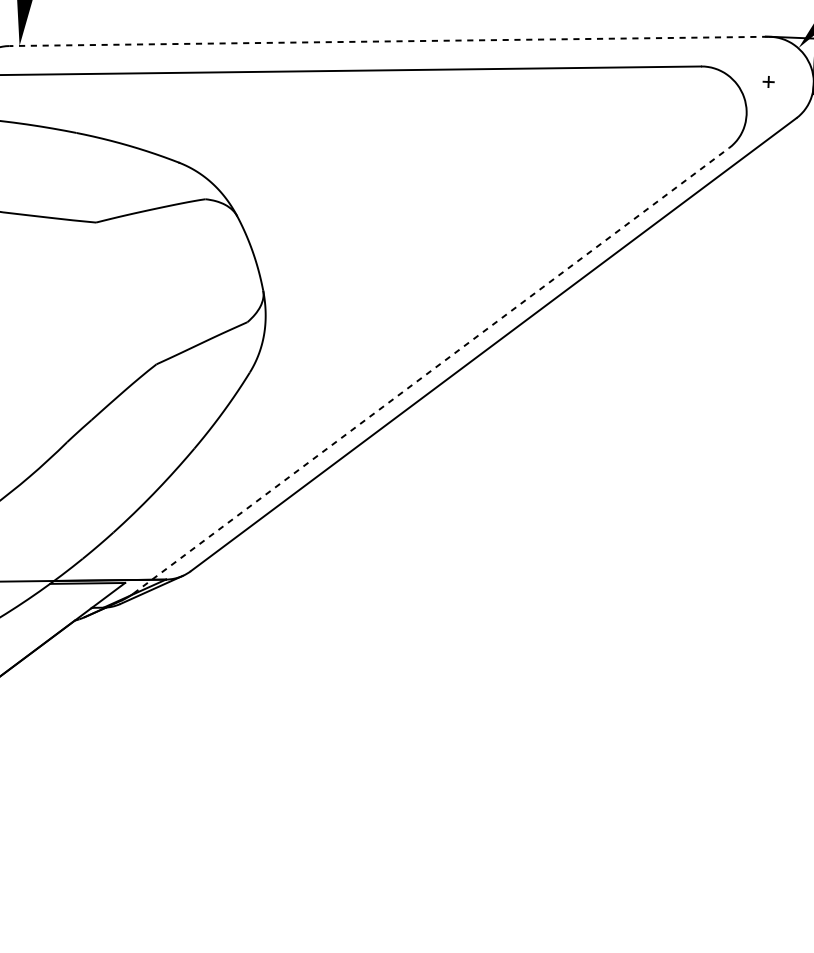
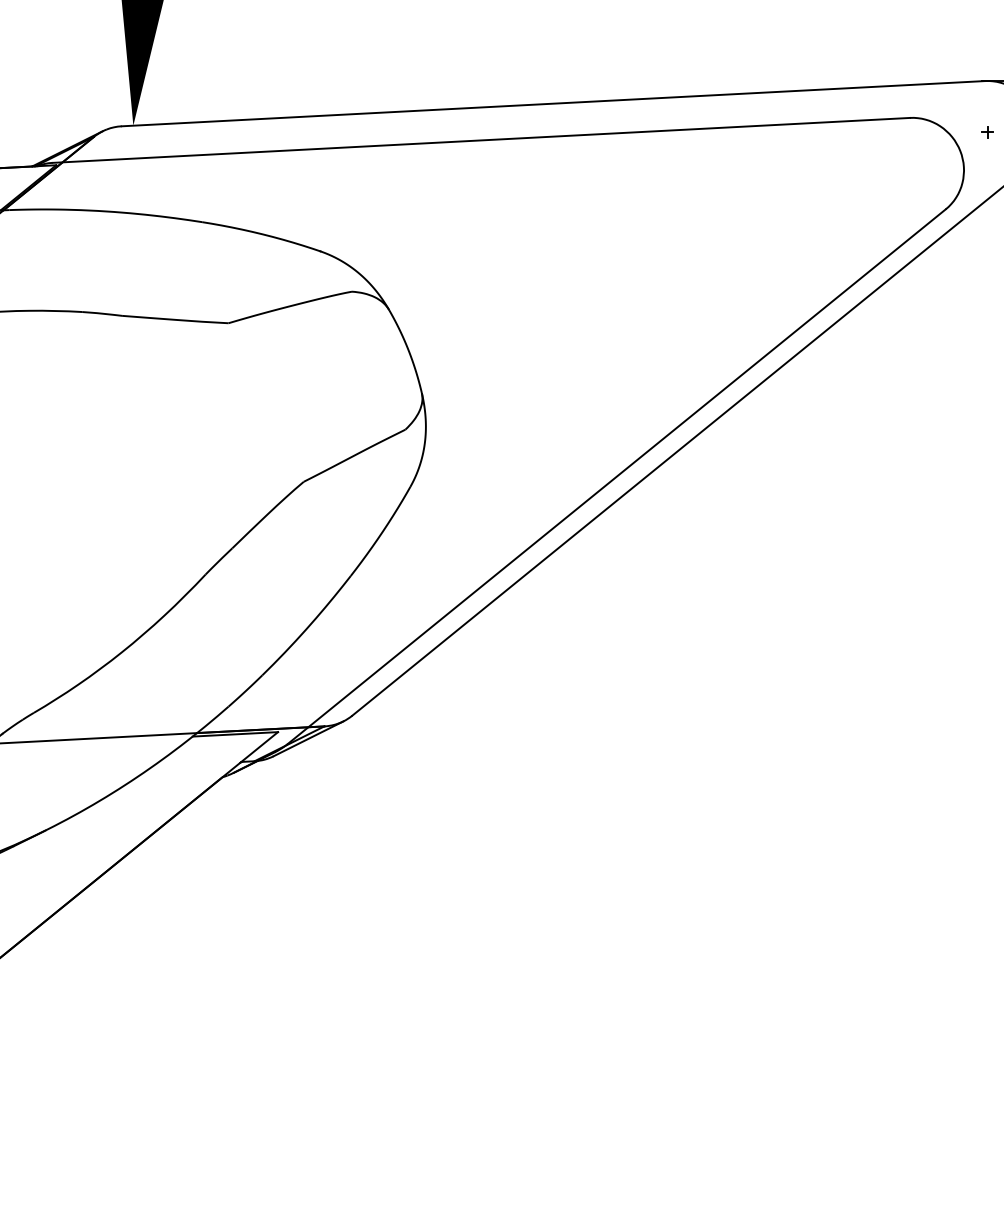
line: (388, 41) -> (552, 103), dashed -> solid
line: (431, 370) -> (616, 476), dashed -> solid

